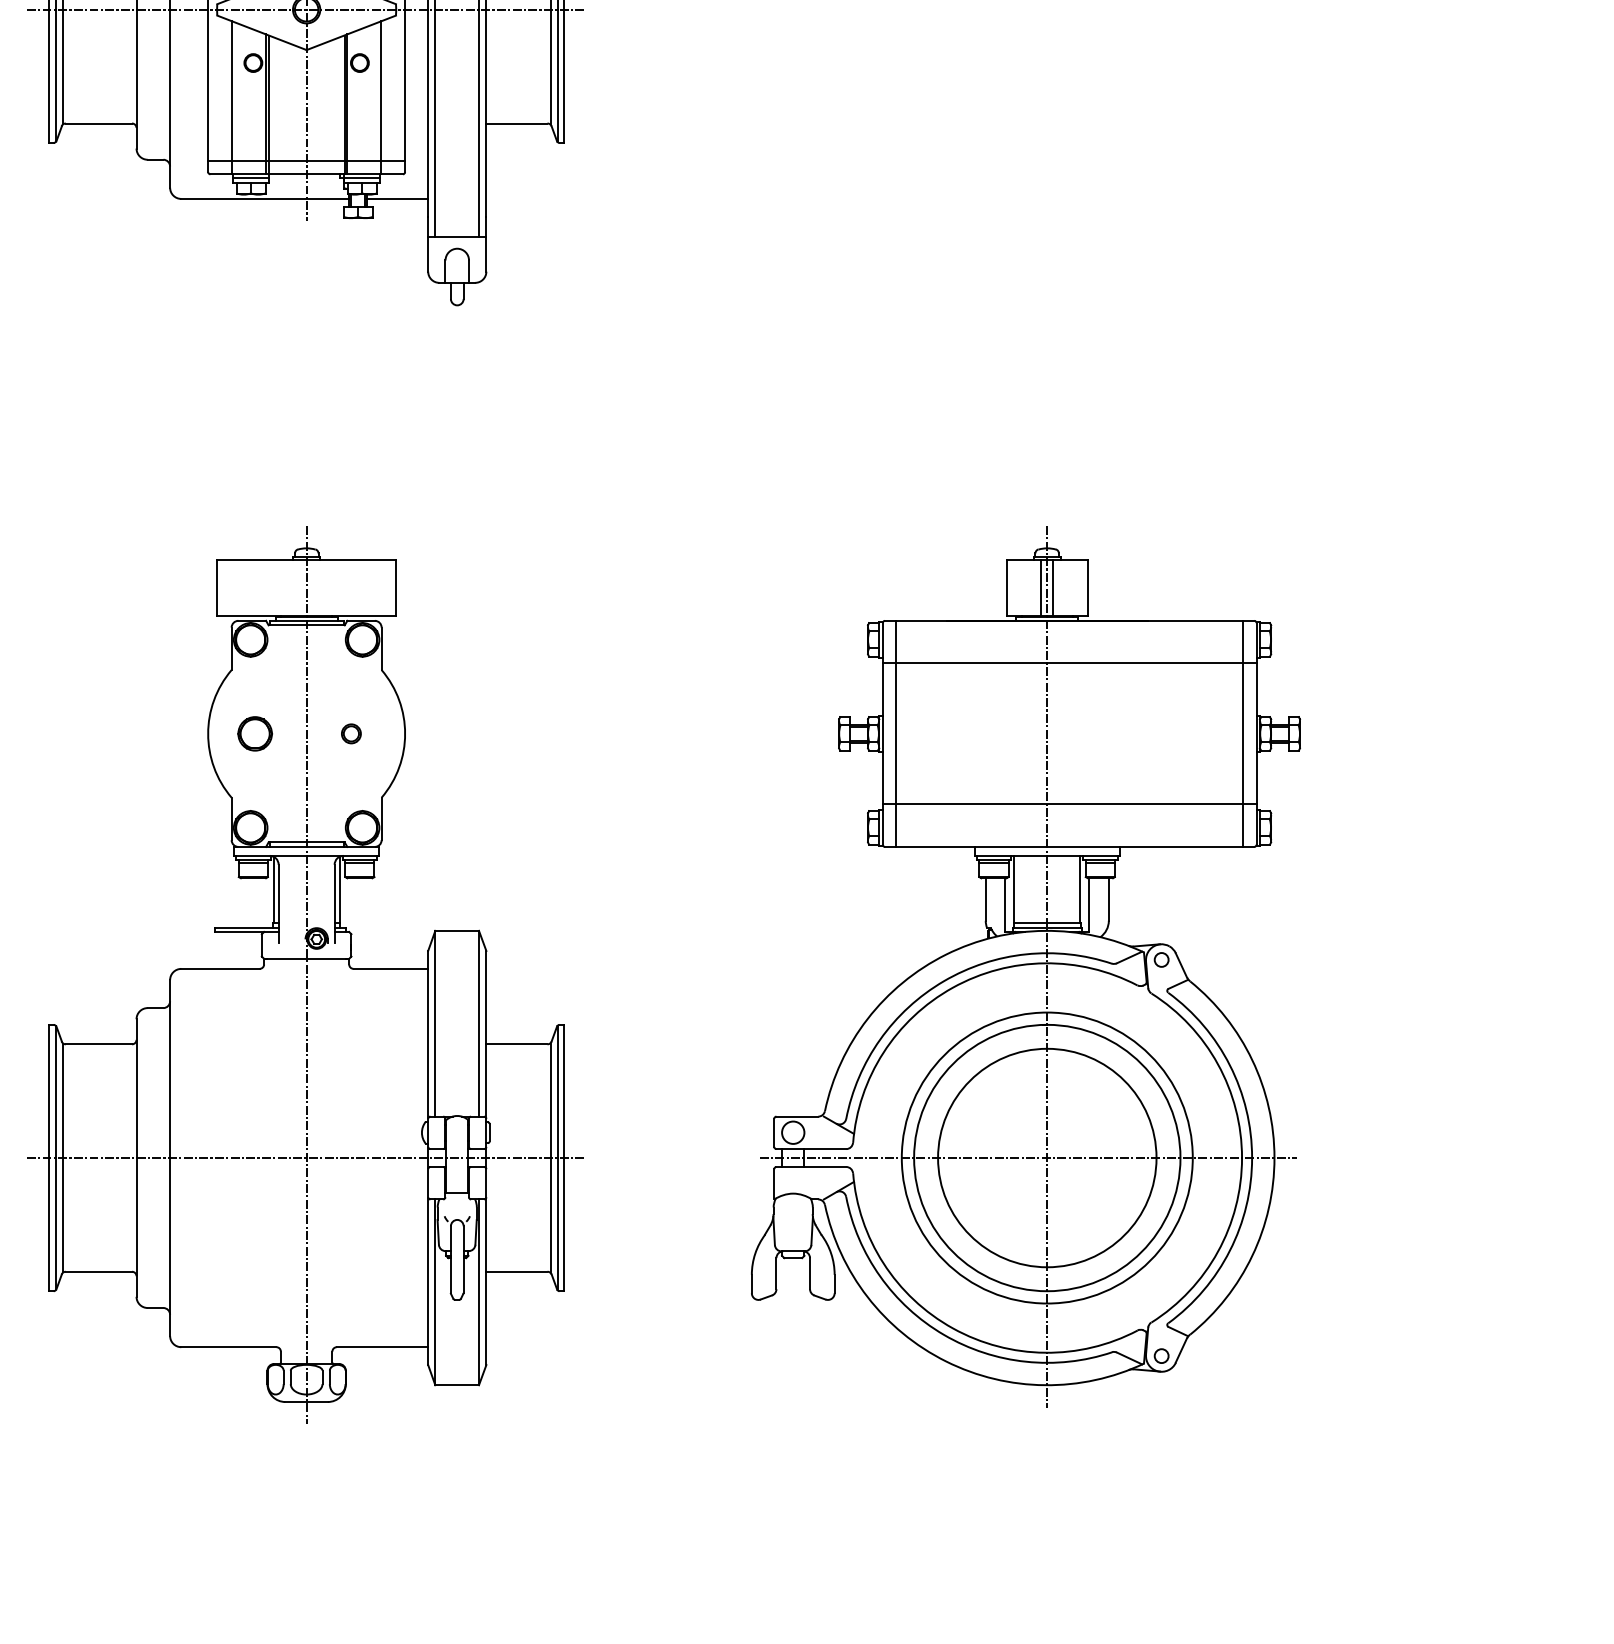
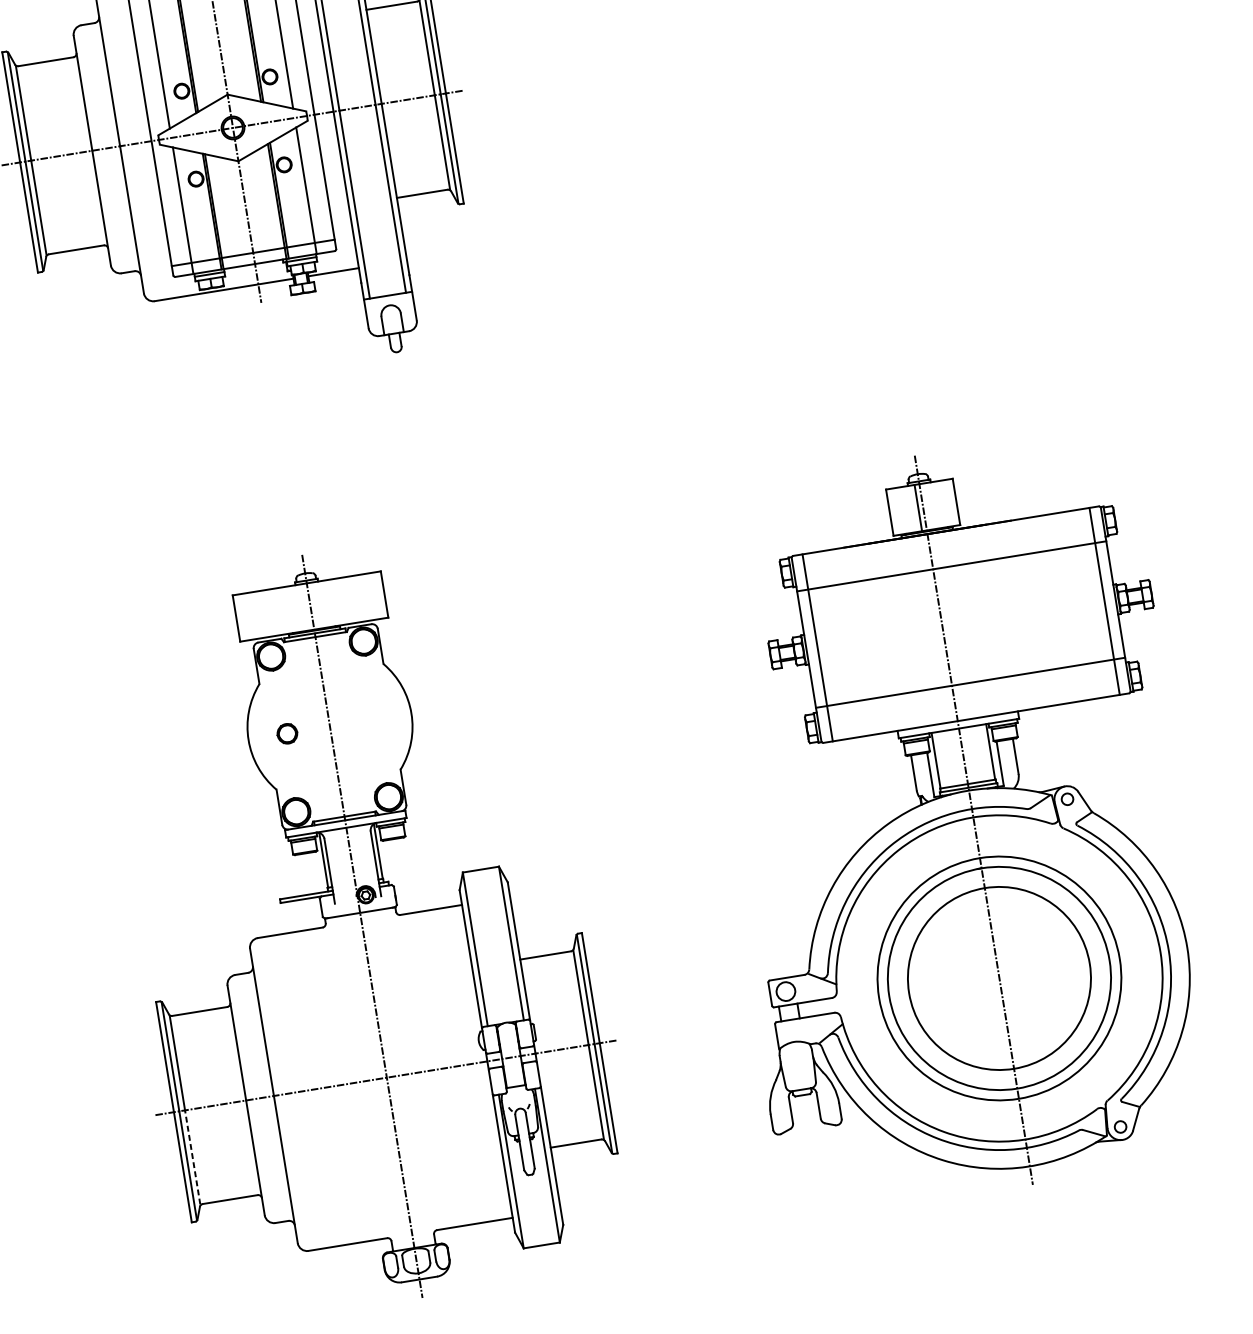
line: (1052, 588) -> (927, 506), removed
part: (254, 733) -> (286, 733), size x0.7
part: (351, 733) -> (367, 720), removed
line: (1027, 1158) -> (983, 981), removed
line: (62, 1214) -> (192, 1157), solid -> dashed

